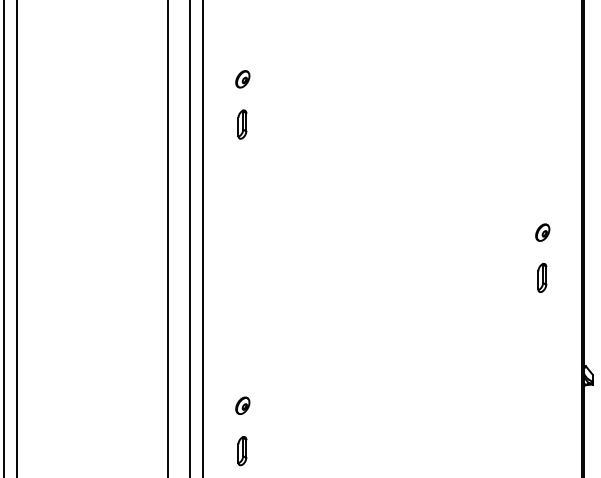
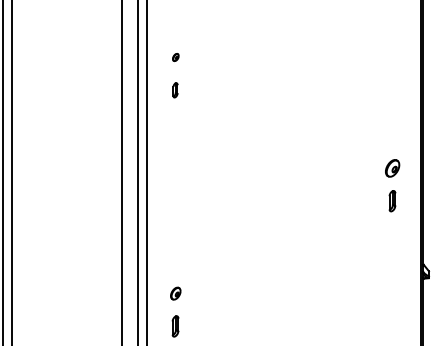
part: (242, 79) -> (175, 57), size x0.6
part: (242, 124) -> (175, 90), size x0.7
part: (542, 232) -> (392, 168), size x1.4

